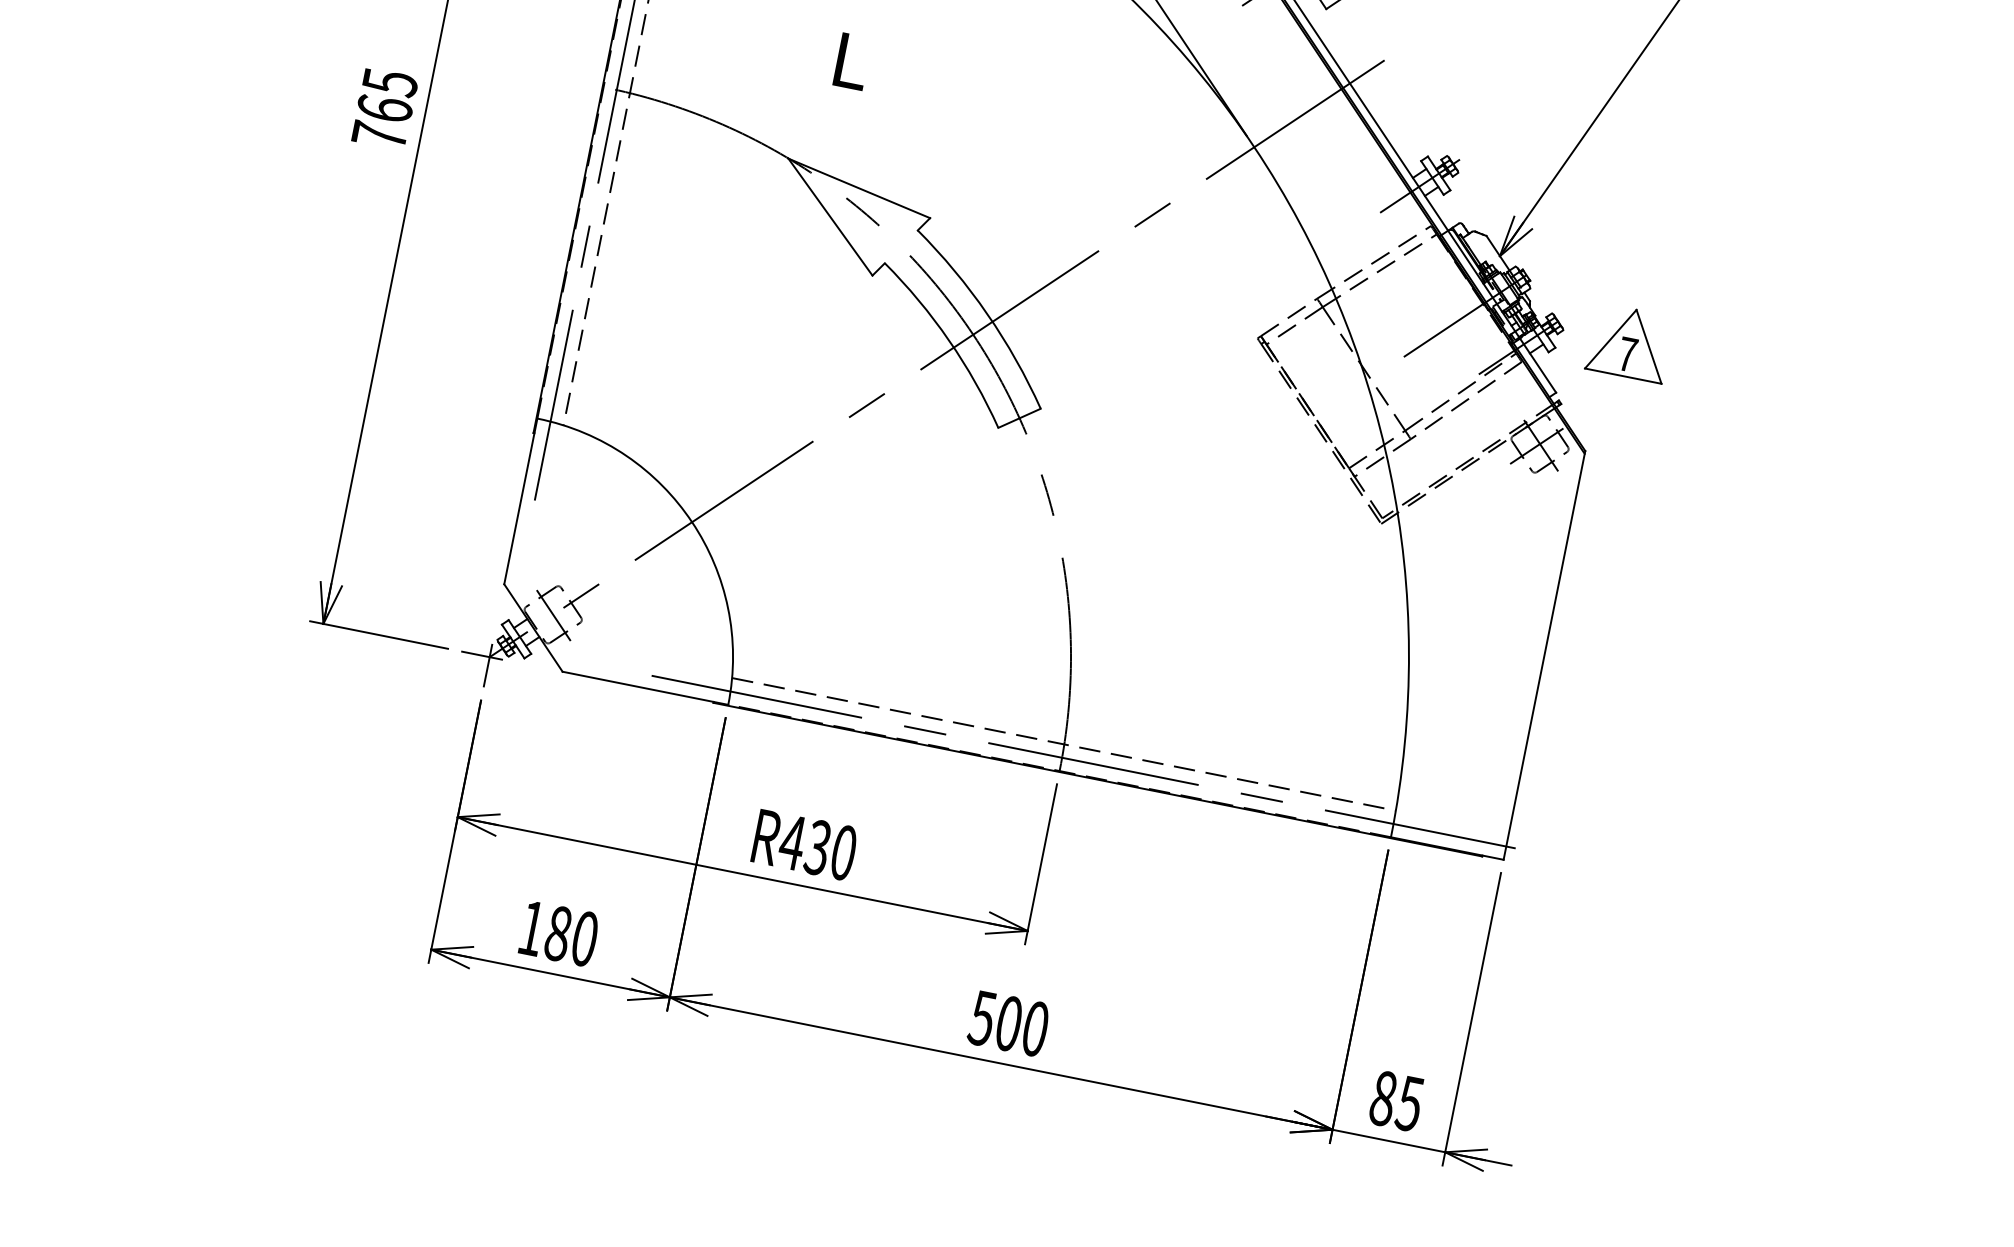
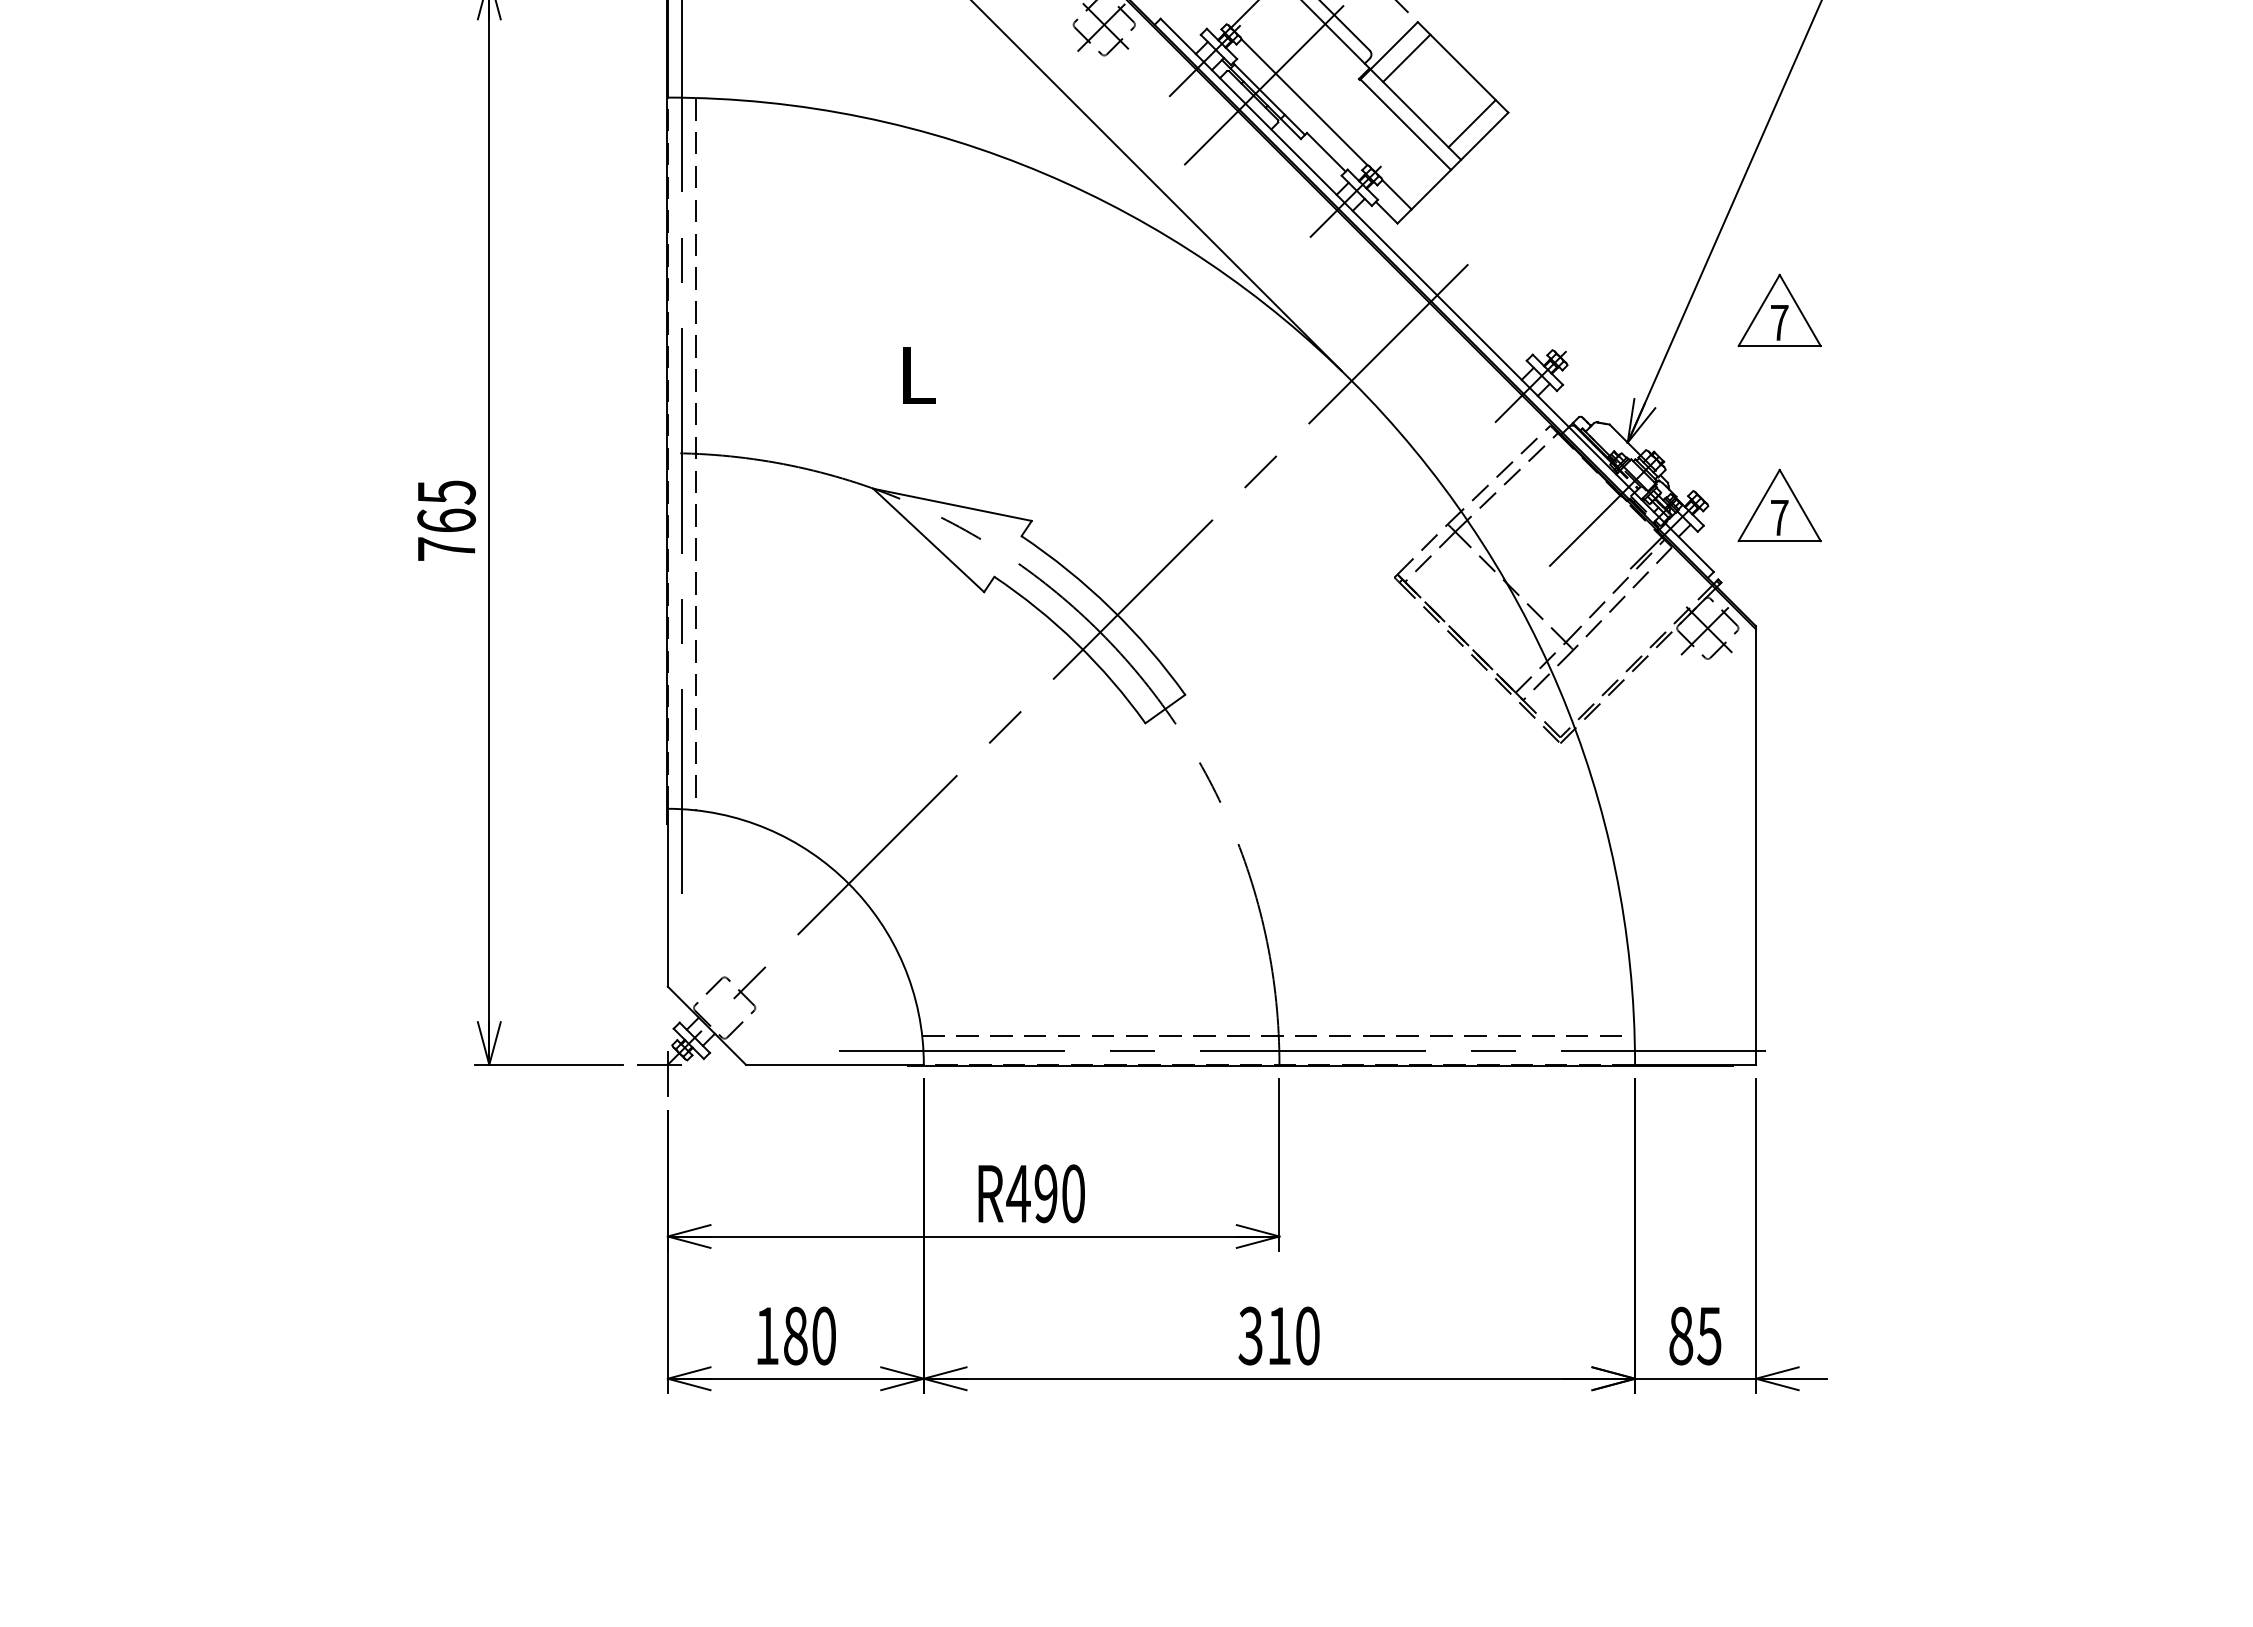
part: (1666, 161) -> (1779, 310), added
line: (553, 615) -> (725, 1008), removed
text: (817, 847) -> (1045, 1193), R430 -> R490
text: (995, 1020) -> (1264, 1335), 500 -> 310

